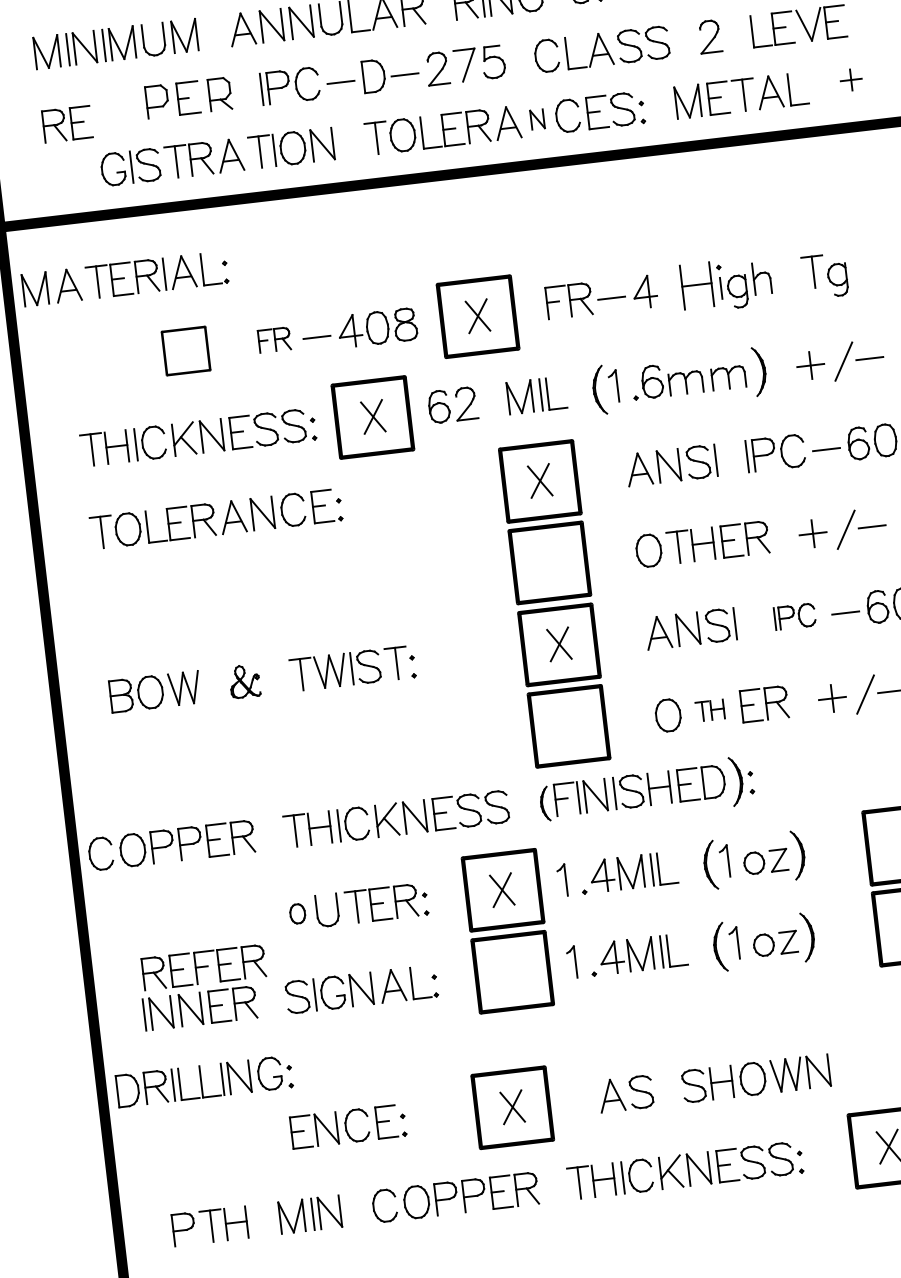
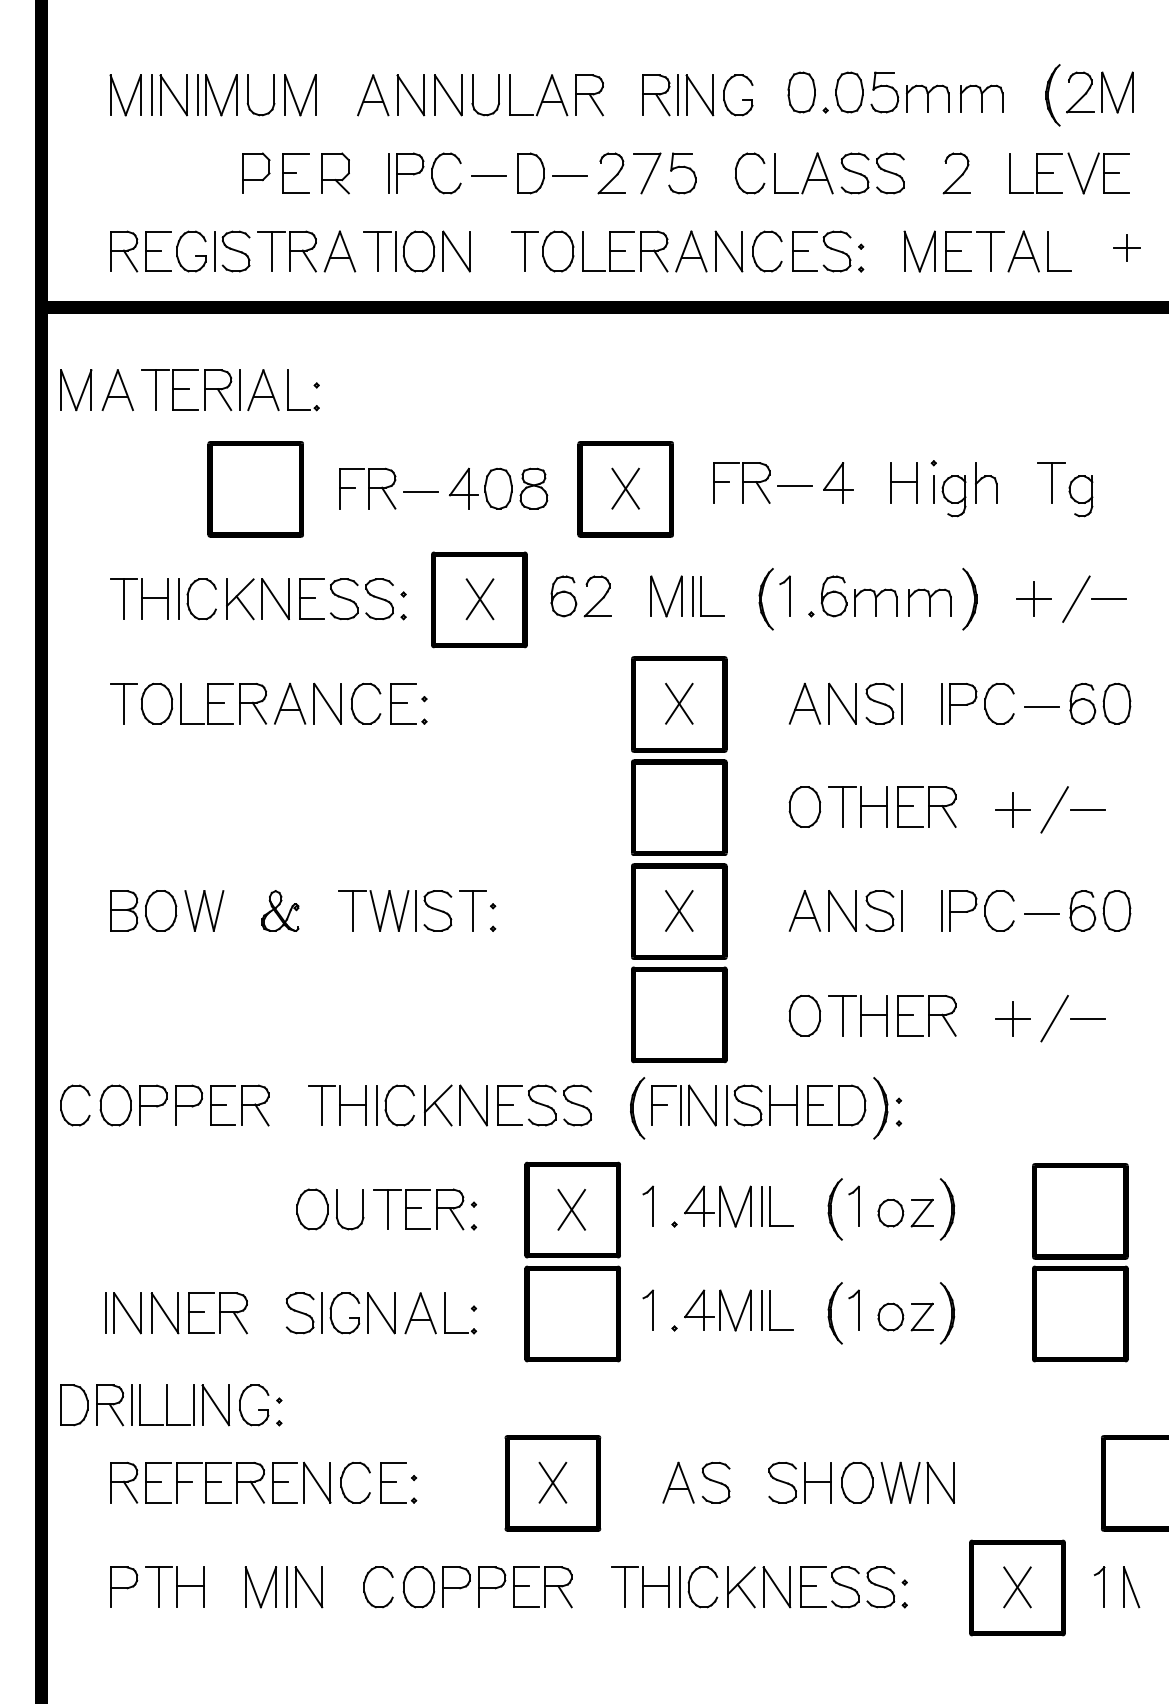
part: (537, 119) -> (728, 251), size x1.67
part: (67, 124) -> (140, 251), moved
part: (696, 285) -> (903, 482), size x0.71
part: (274, 339) -> (367, 488), size x1.43
part: (185, 351) -> (255, 489), size x1.67
part: (794, 616) -> (977, 910), size x1.43
part: (709, 710) -> (857, 1015), size x1.67
part: (544, 804) -> (637, 1108), size x1.43
part: (297, 913) -> (312, 1209), size x1.67
part: (203, 967) -> (187, 1482), moved

